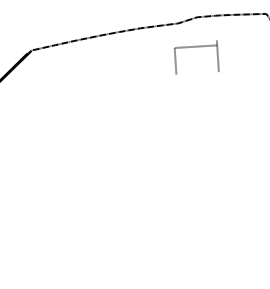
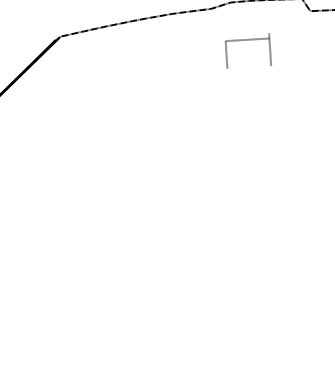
part: (195, 47) -> (247, 40), moved

